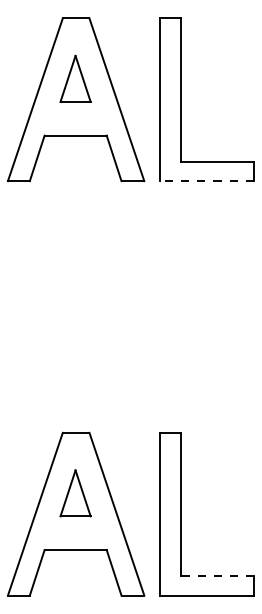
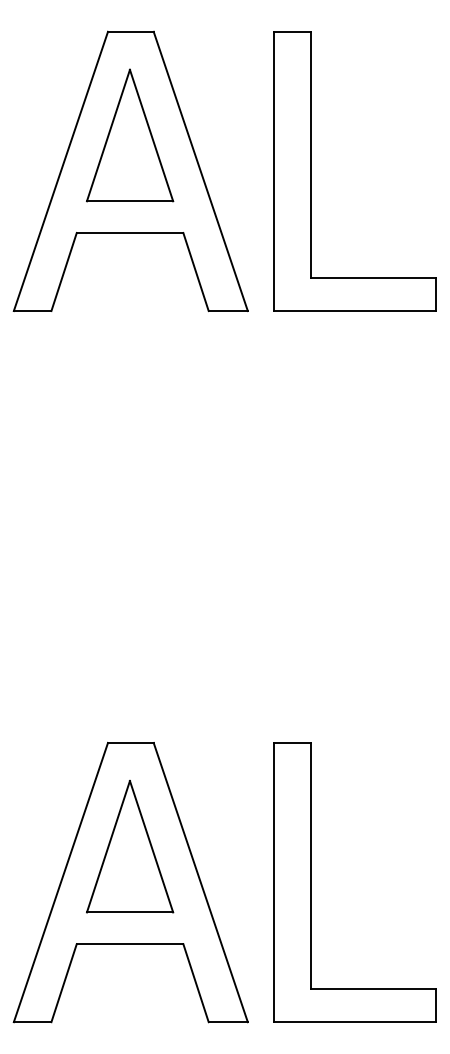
part: (75, 78) -> (129, 134), size x1.67
line: (206, 181) -> (354, 311), dashed -> solid
part: (75, 493) -> (129, 847), size x1.67
line: (218, 576) -> (375, 989), dashed -> solid

